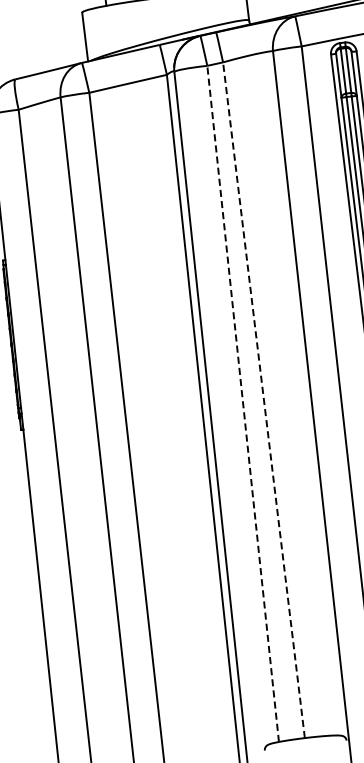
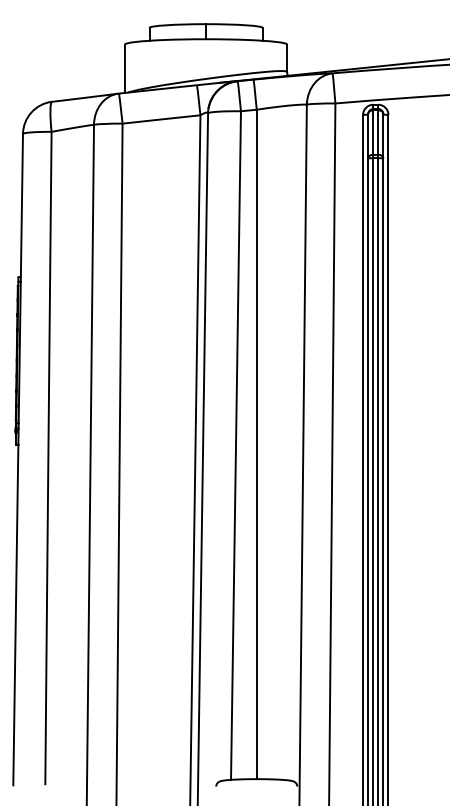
line: (263, 400) -> (256, 444), dashed -> solid
line: (243, 403) -> (236, 445), dashed -> solid

